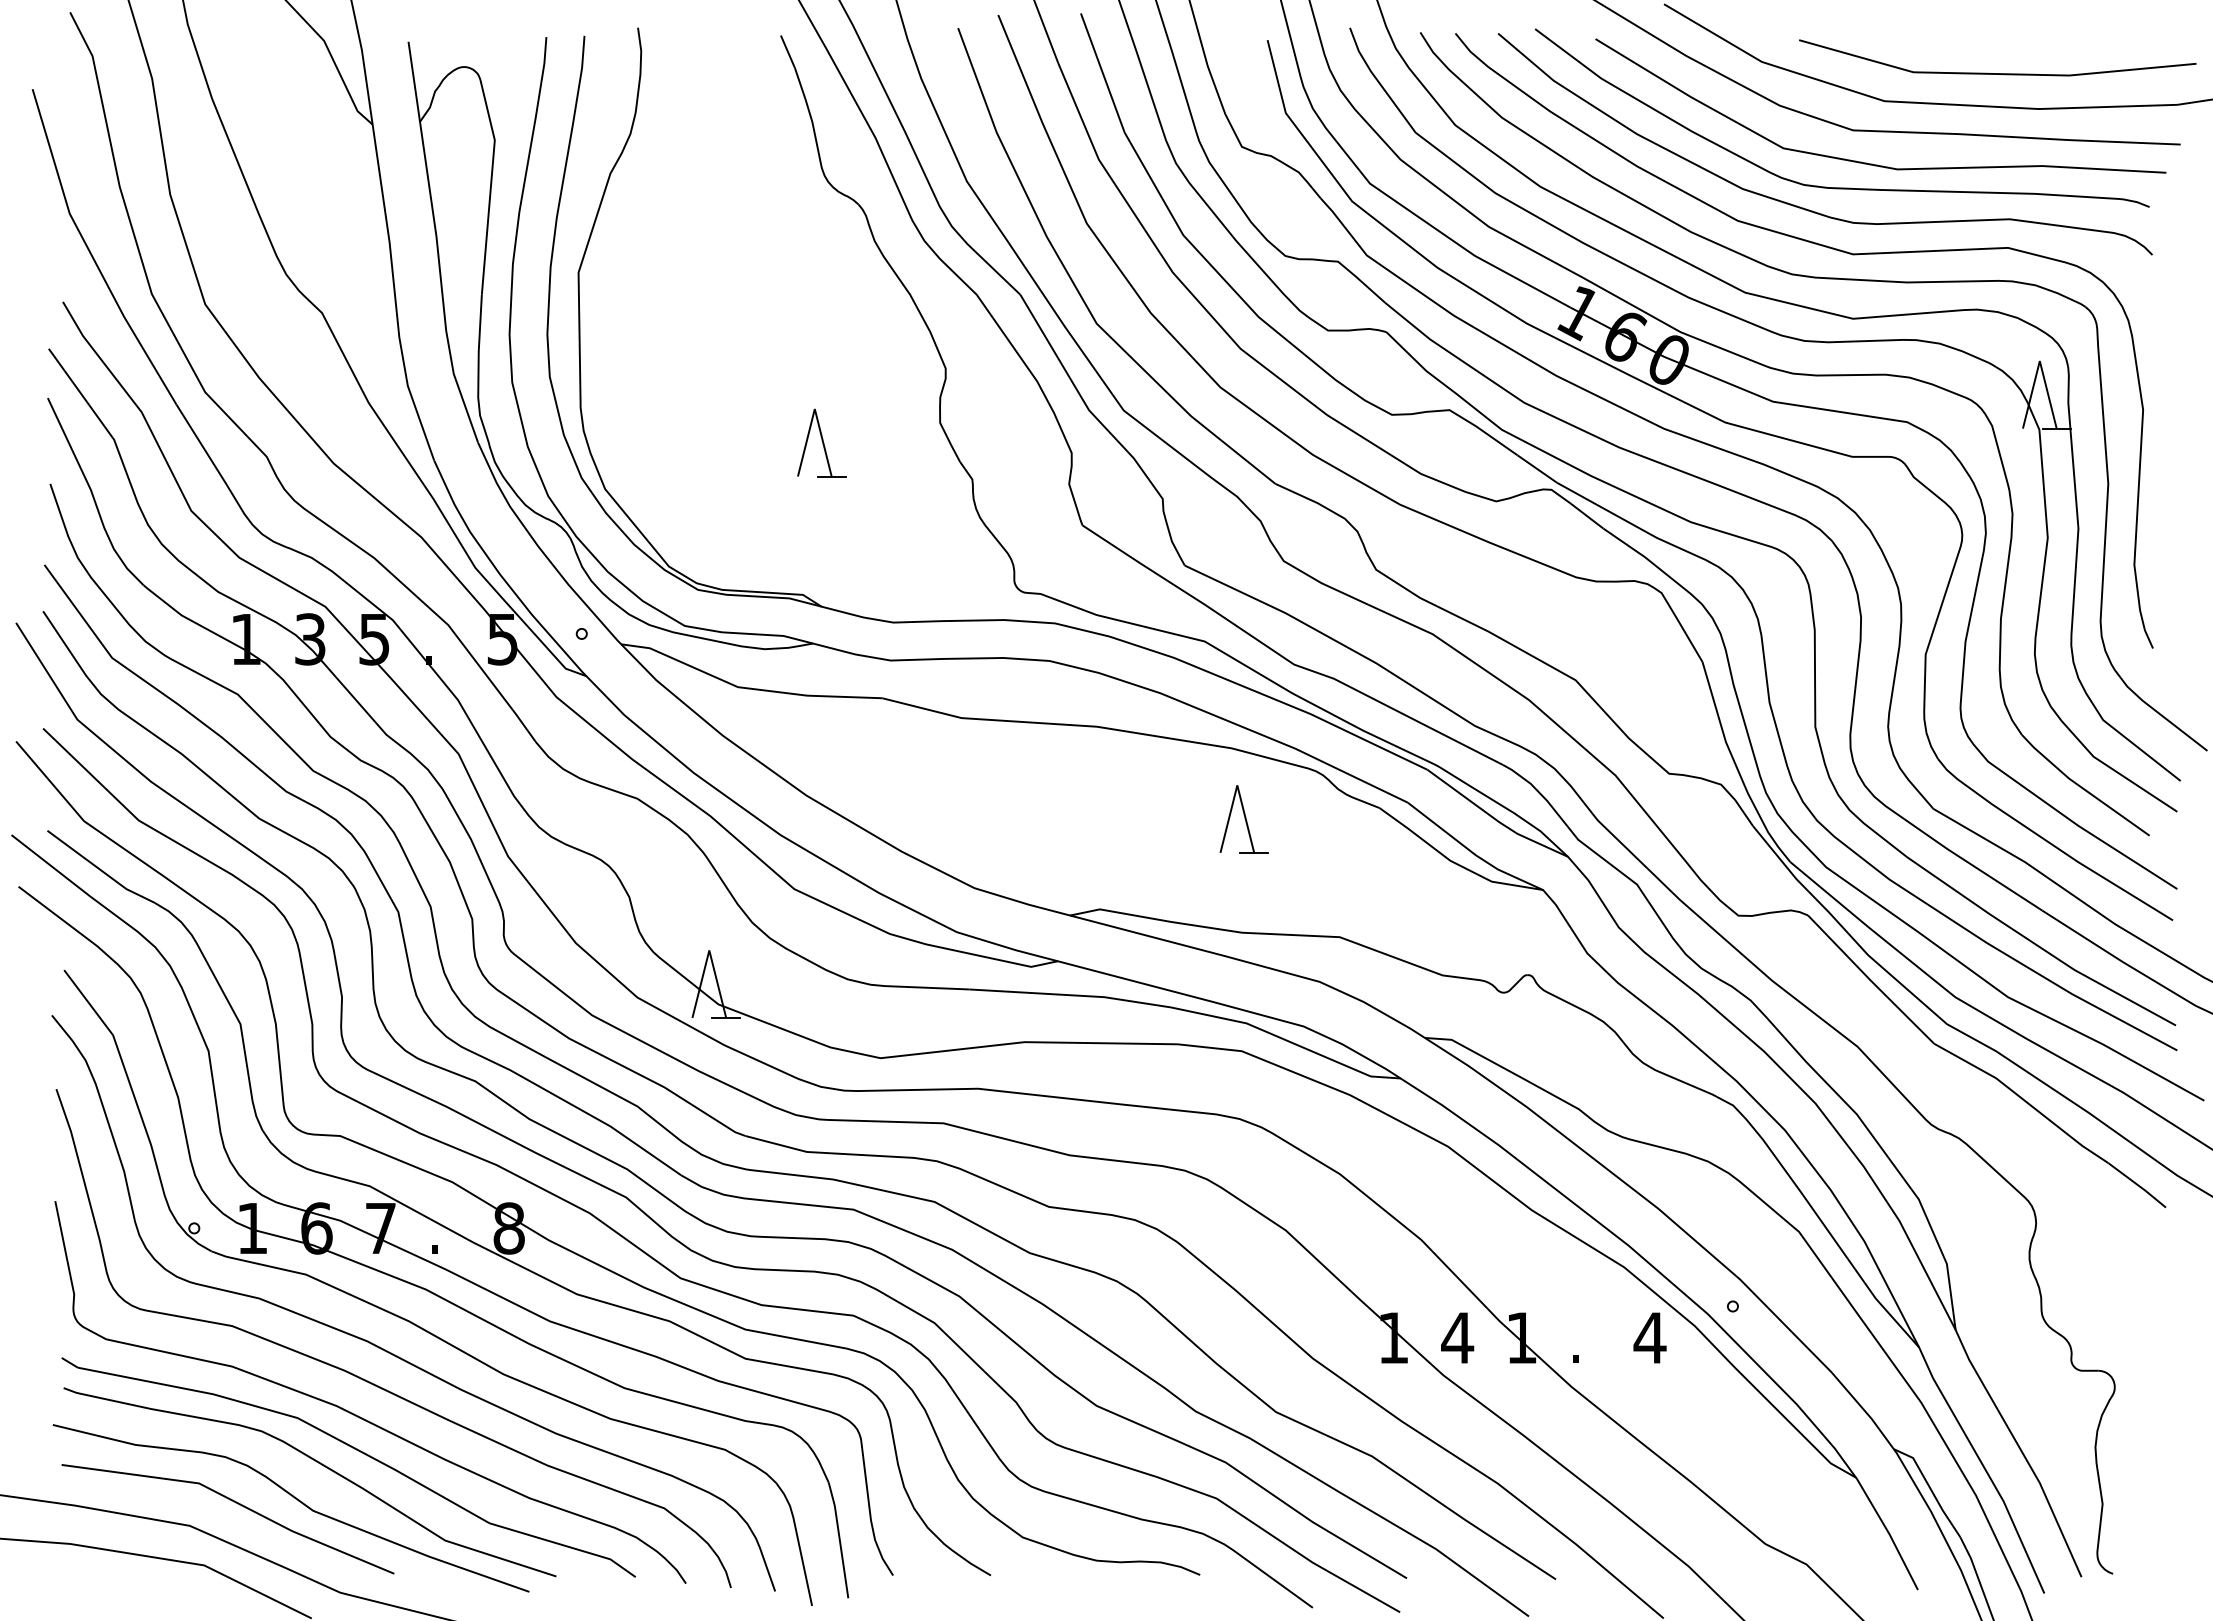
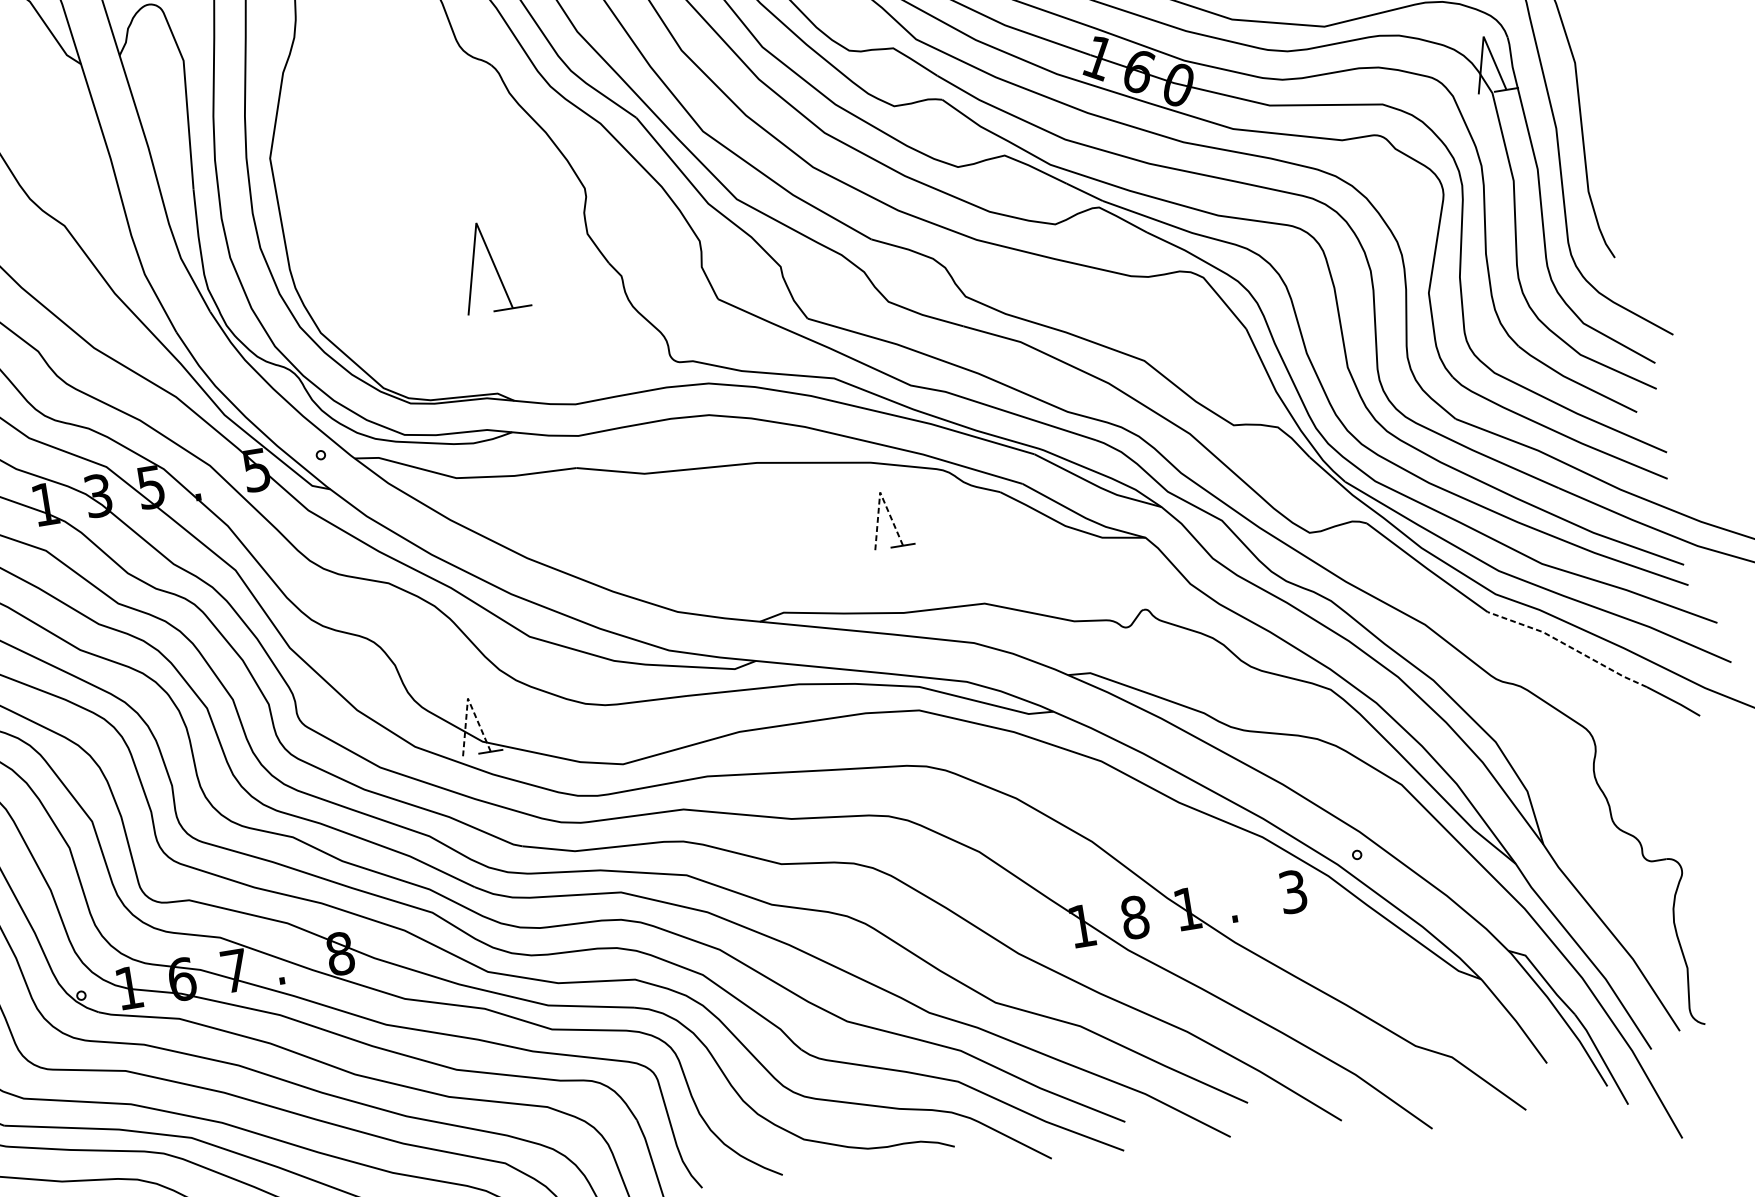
part: (821, 442) -> (492, 265), size x1.6
line: (1237, 785) -> (880, 492), solid -> dashed
line: (709, 950) -> (468, 698), solid -> dashed
line: (2023, 1099) -> (1568, 646), solid -> dashed
text: (1457, 1337) -> (1134, 917), 4 -> 8
text: (1649, 1337) -> (1292, 891), 4 -> 3

